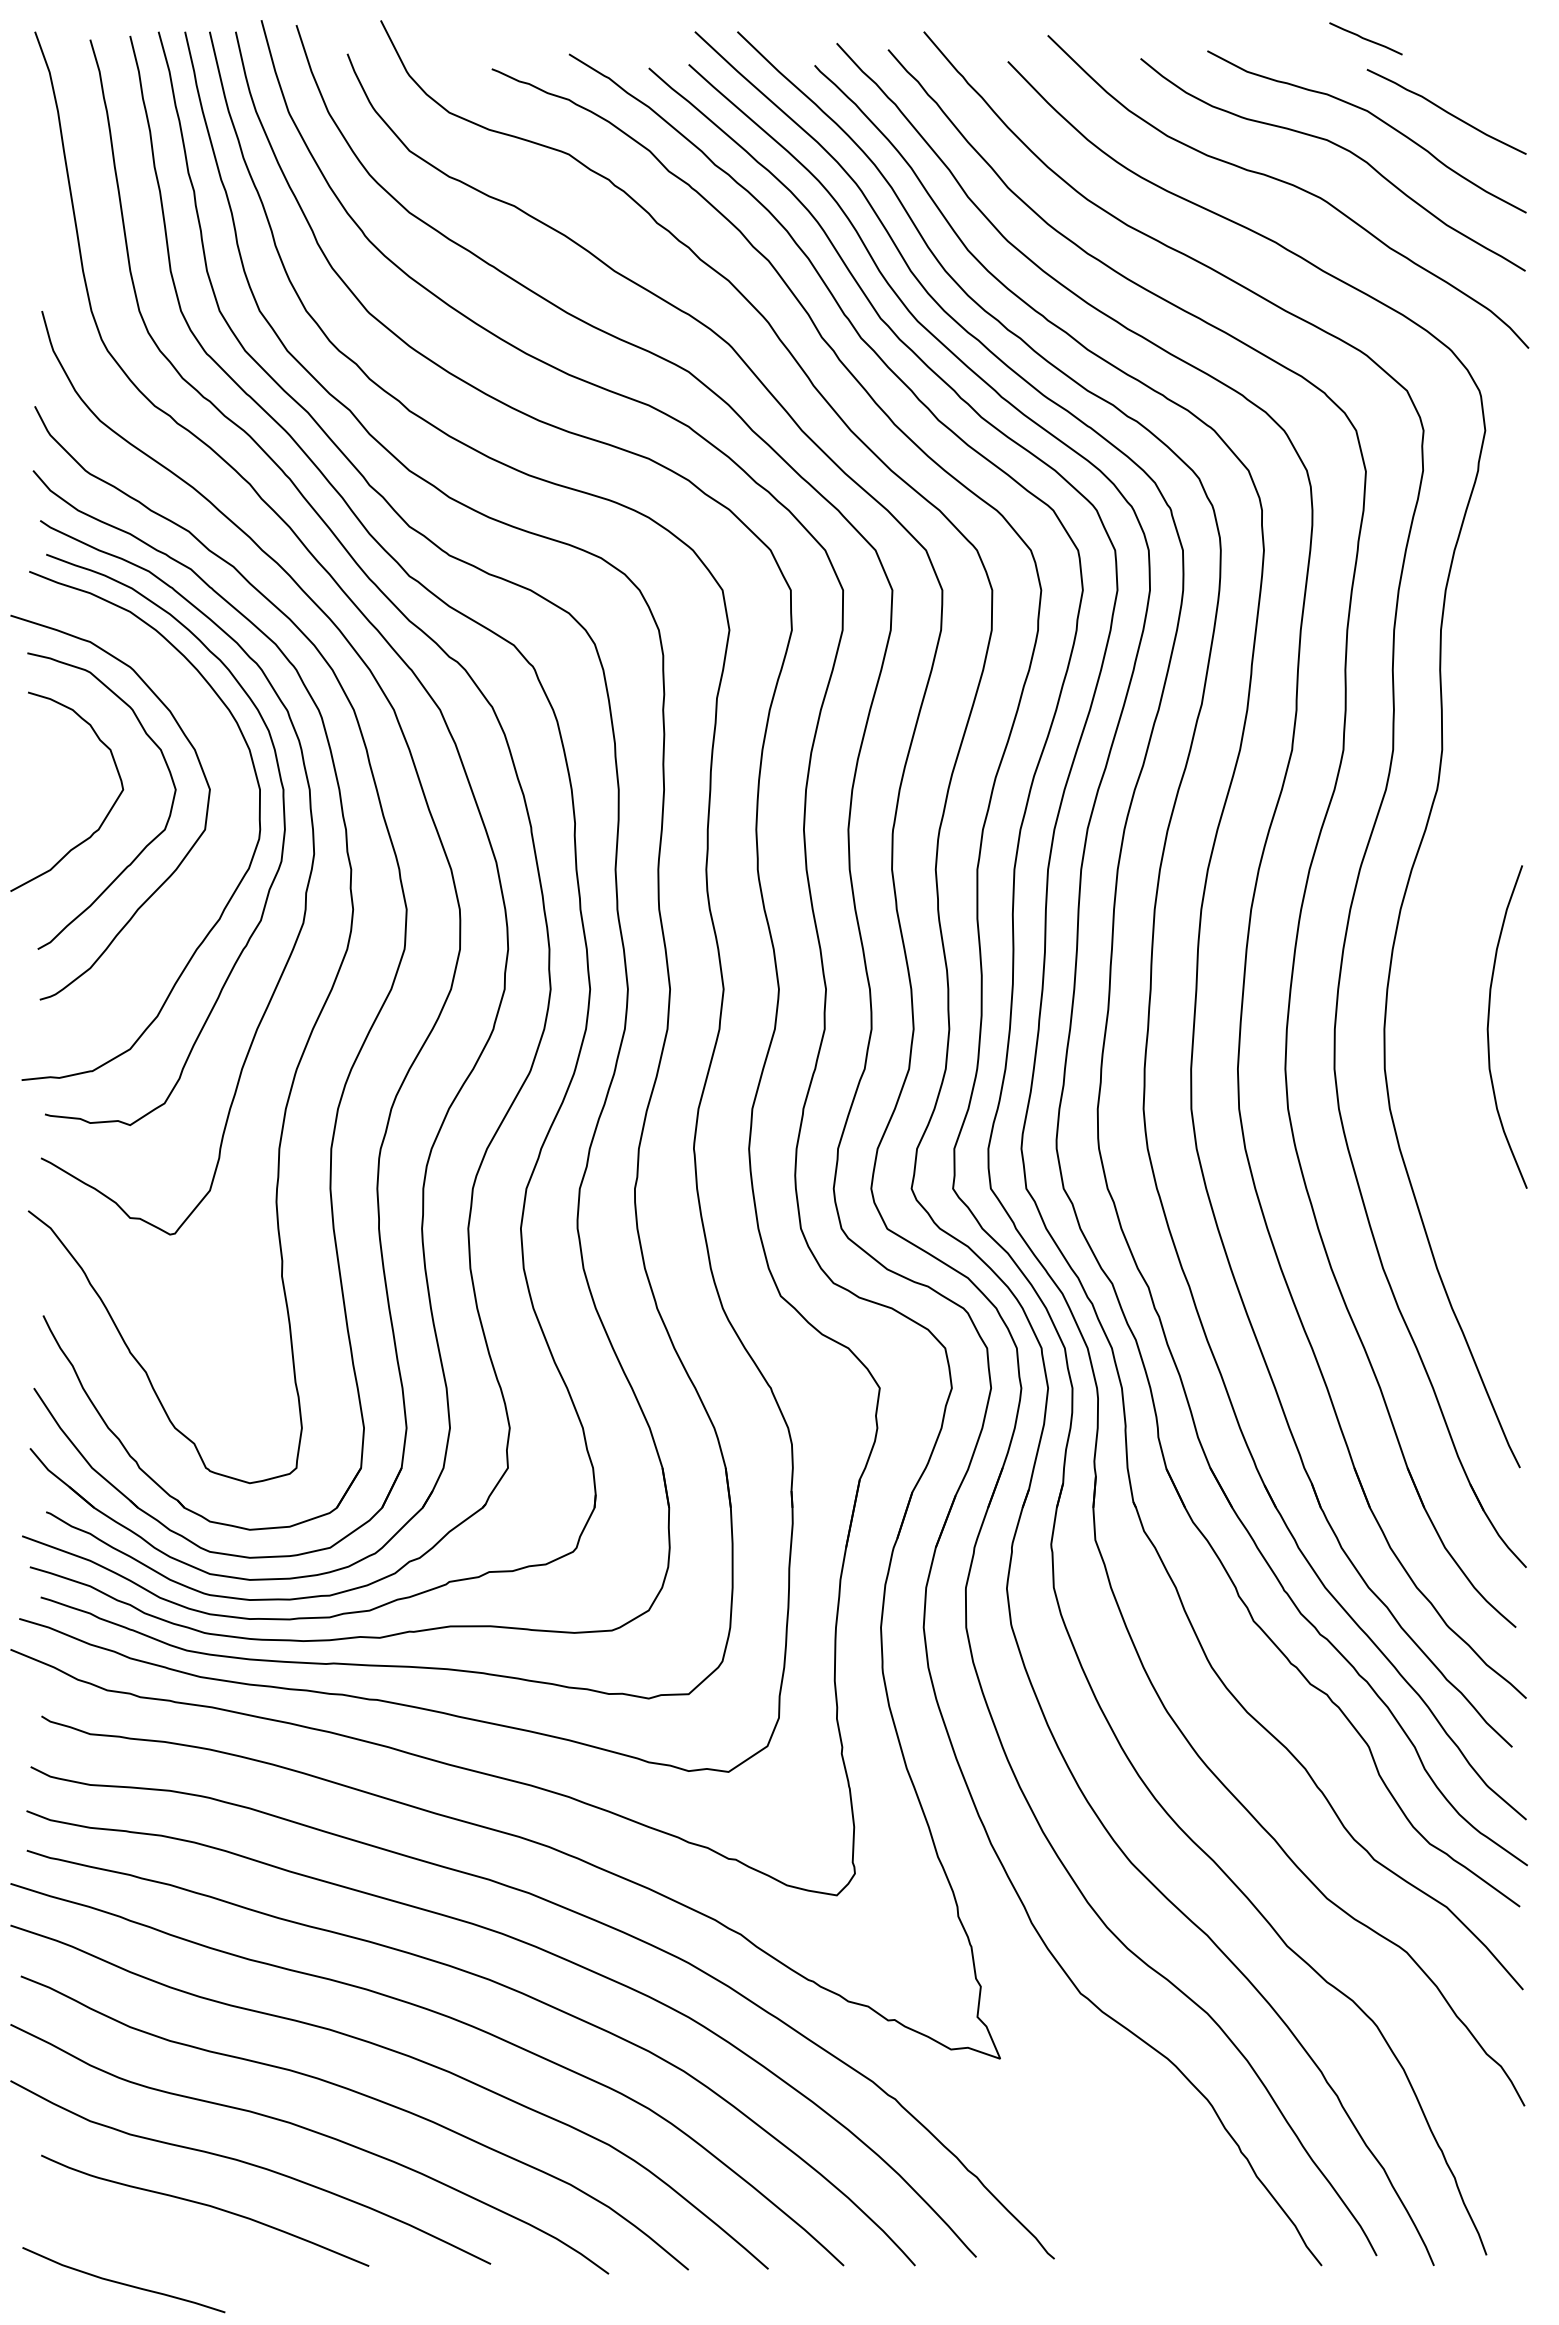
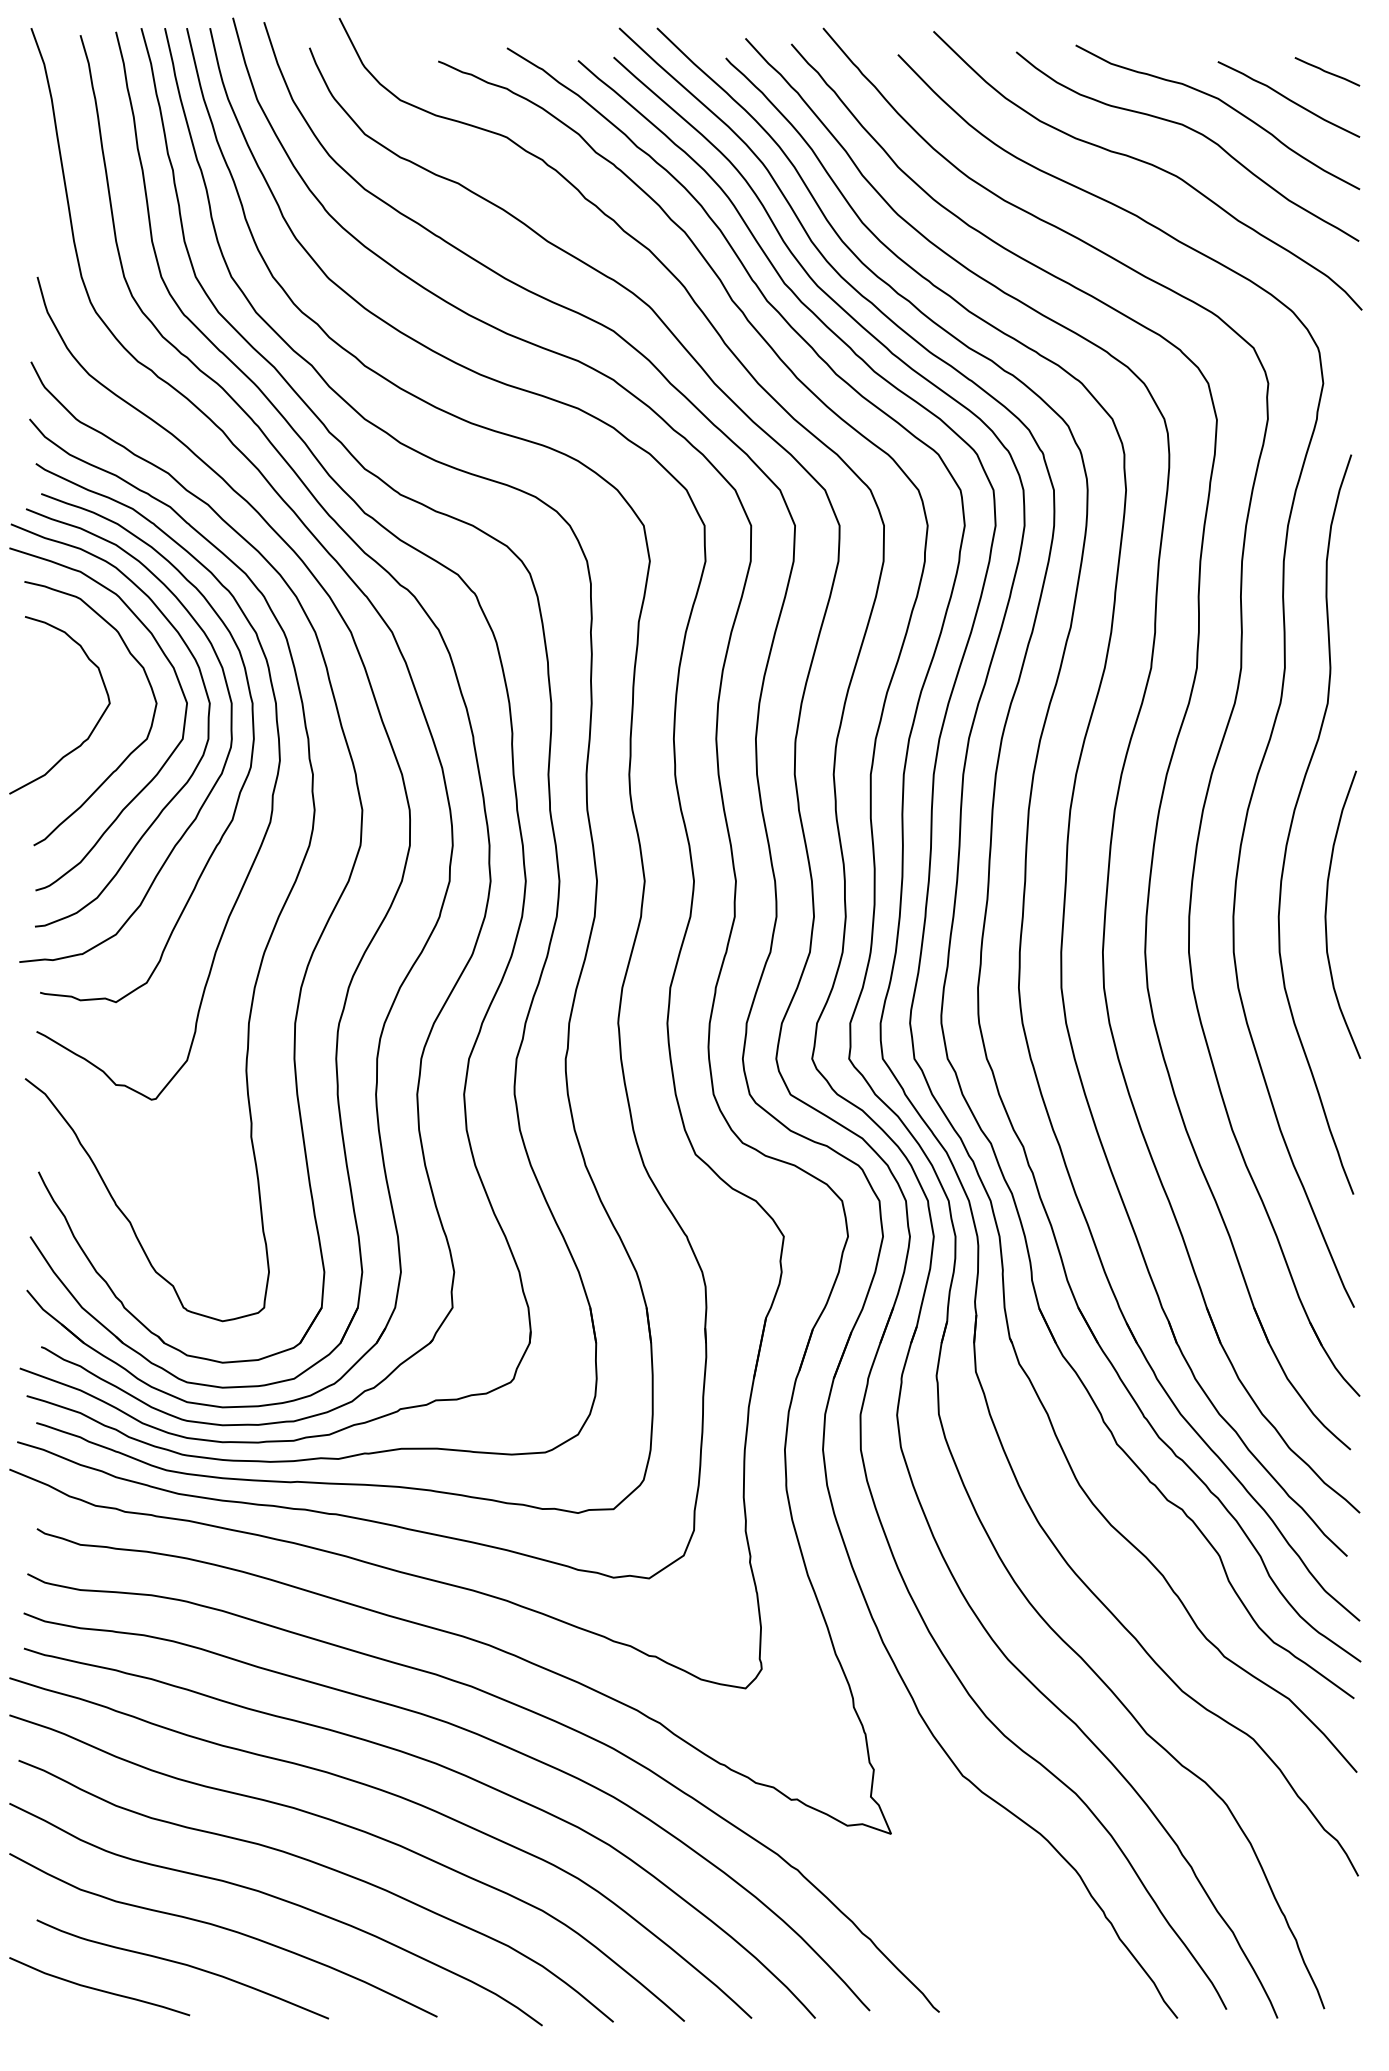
line: (1365, 38) -> (1327, 71), moved
curve: (206, 880) -> (184, 784), added
curve: (1452, 917) -> (1294, 817), added
curve: (122, 2282) -> (98, 1988), moved

